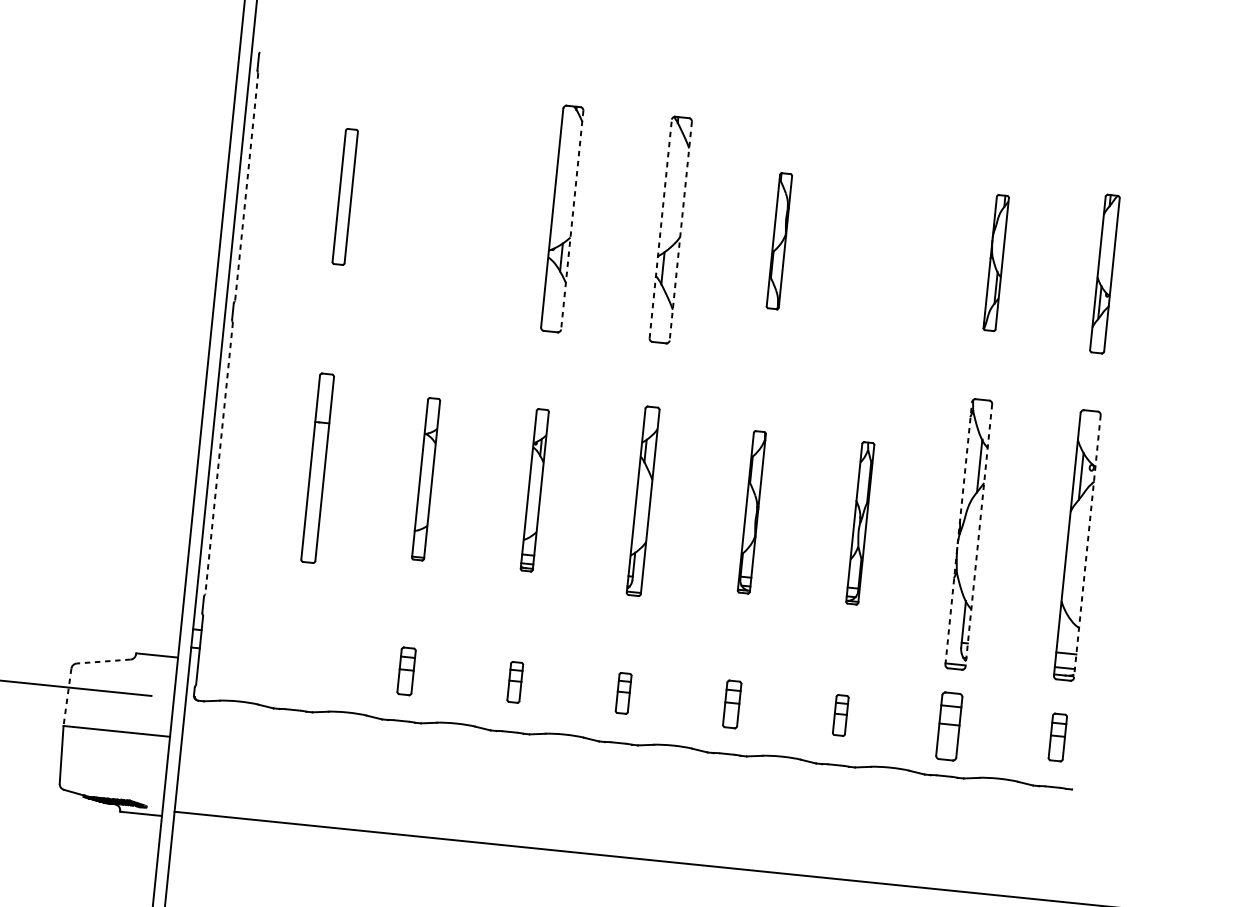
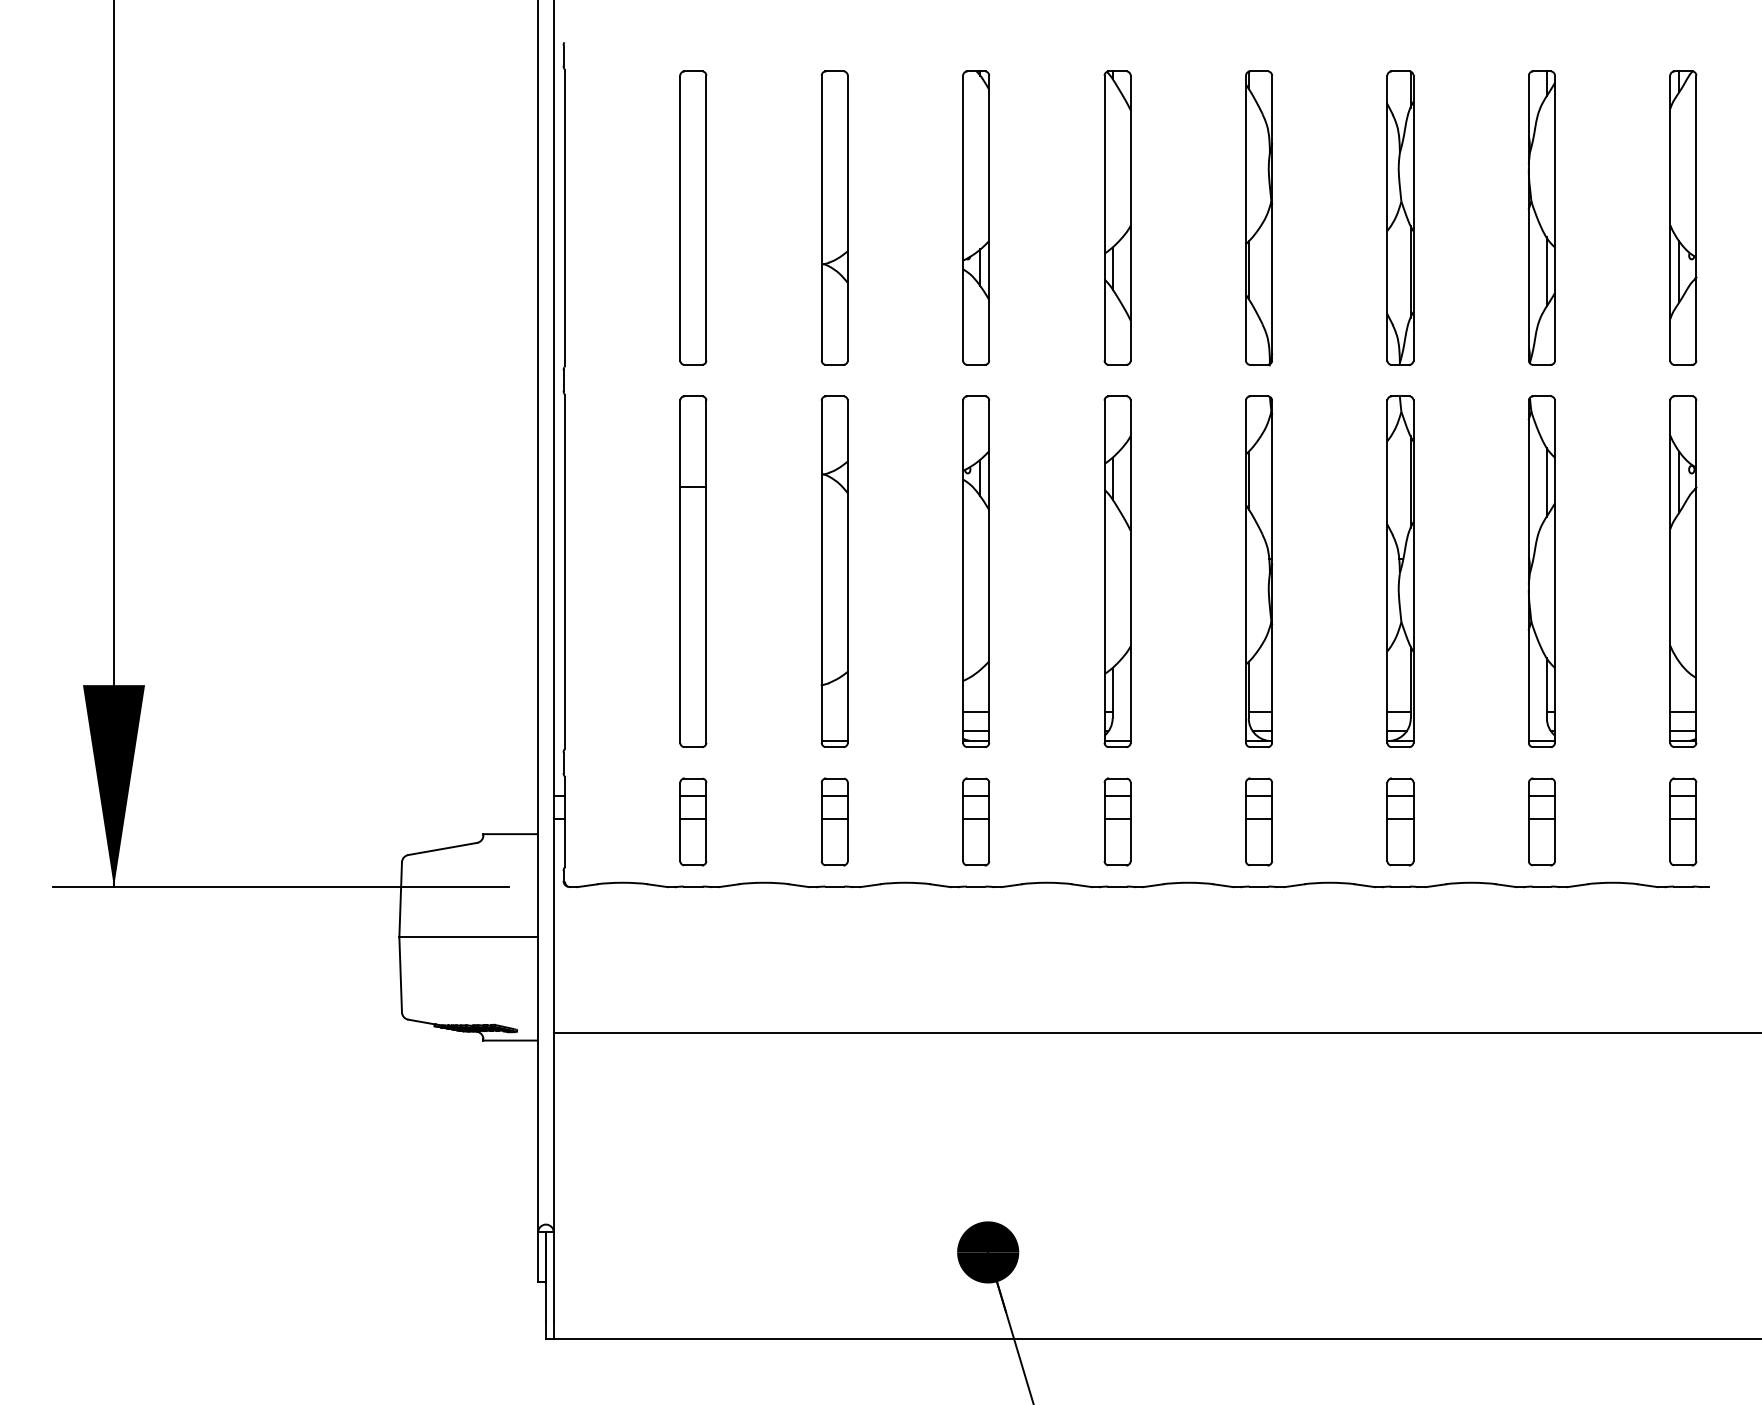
line: (246, 187) -> (564, 218), dashed -> solid
part: (345, 196) -> (693, 217), size x1.67
part: (453, 207) -> (834, 217), added
line: (572, 220) -> (989, 218), dashed -> solid
line: (660, 229) -> (1104, 218), dashed -> solid
line: (680, 231) -> (1130, 218), dashed -> solid
part: (779, 241) -> (1259, 218), size x1.67
part: (887, 251) -> (1400, 217), added
part: (996, 262) -> (1541, 217), size x1.67
part: (1105, 273) -> (1683, 217), size x1.43
line: (218, 458) -> (564, 571), dashed -> solid
part: (317, 468) -> (693, 571), size x1.43
part: (425, 479) -> (834, 571), size x1.67
part: (534, 490) -> (976, 571), size x1.67
part: (643, 501) -> (1117, 571), size x1.43
part: (752, 512) -> (1259, 571), size x1.67
part: (860, 523) -> (1400, 571), size x1.67
line: (958, 533) -> (1528, 571), dashed -> solid
line: (979, 536) -> (1555, 572), dashed -> solid
line: (1087, 547) -> (1696, 572), dashed -> solid
part: (298, 660) -> (693, 821), added
line: (103, 661) -> (442, 848), dashed -> solid
part: (406, 670) -> (834, 821), size x1.43
part: (515, 682) -> (976, 821), size x1.67
part: (623, 693) -> (1117, 821), size x1.67
line: (67, 697) -> (400, 899), dashed -> solid
part: (731, 704) -> (1258, 821), size x1.43
part: (840, 715) -> (1400, 821), size x1.67
part: (1057, 737) -> (1683, 821), size x1.43

